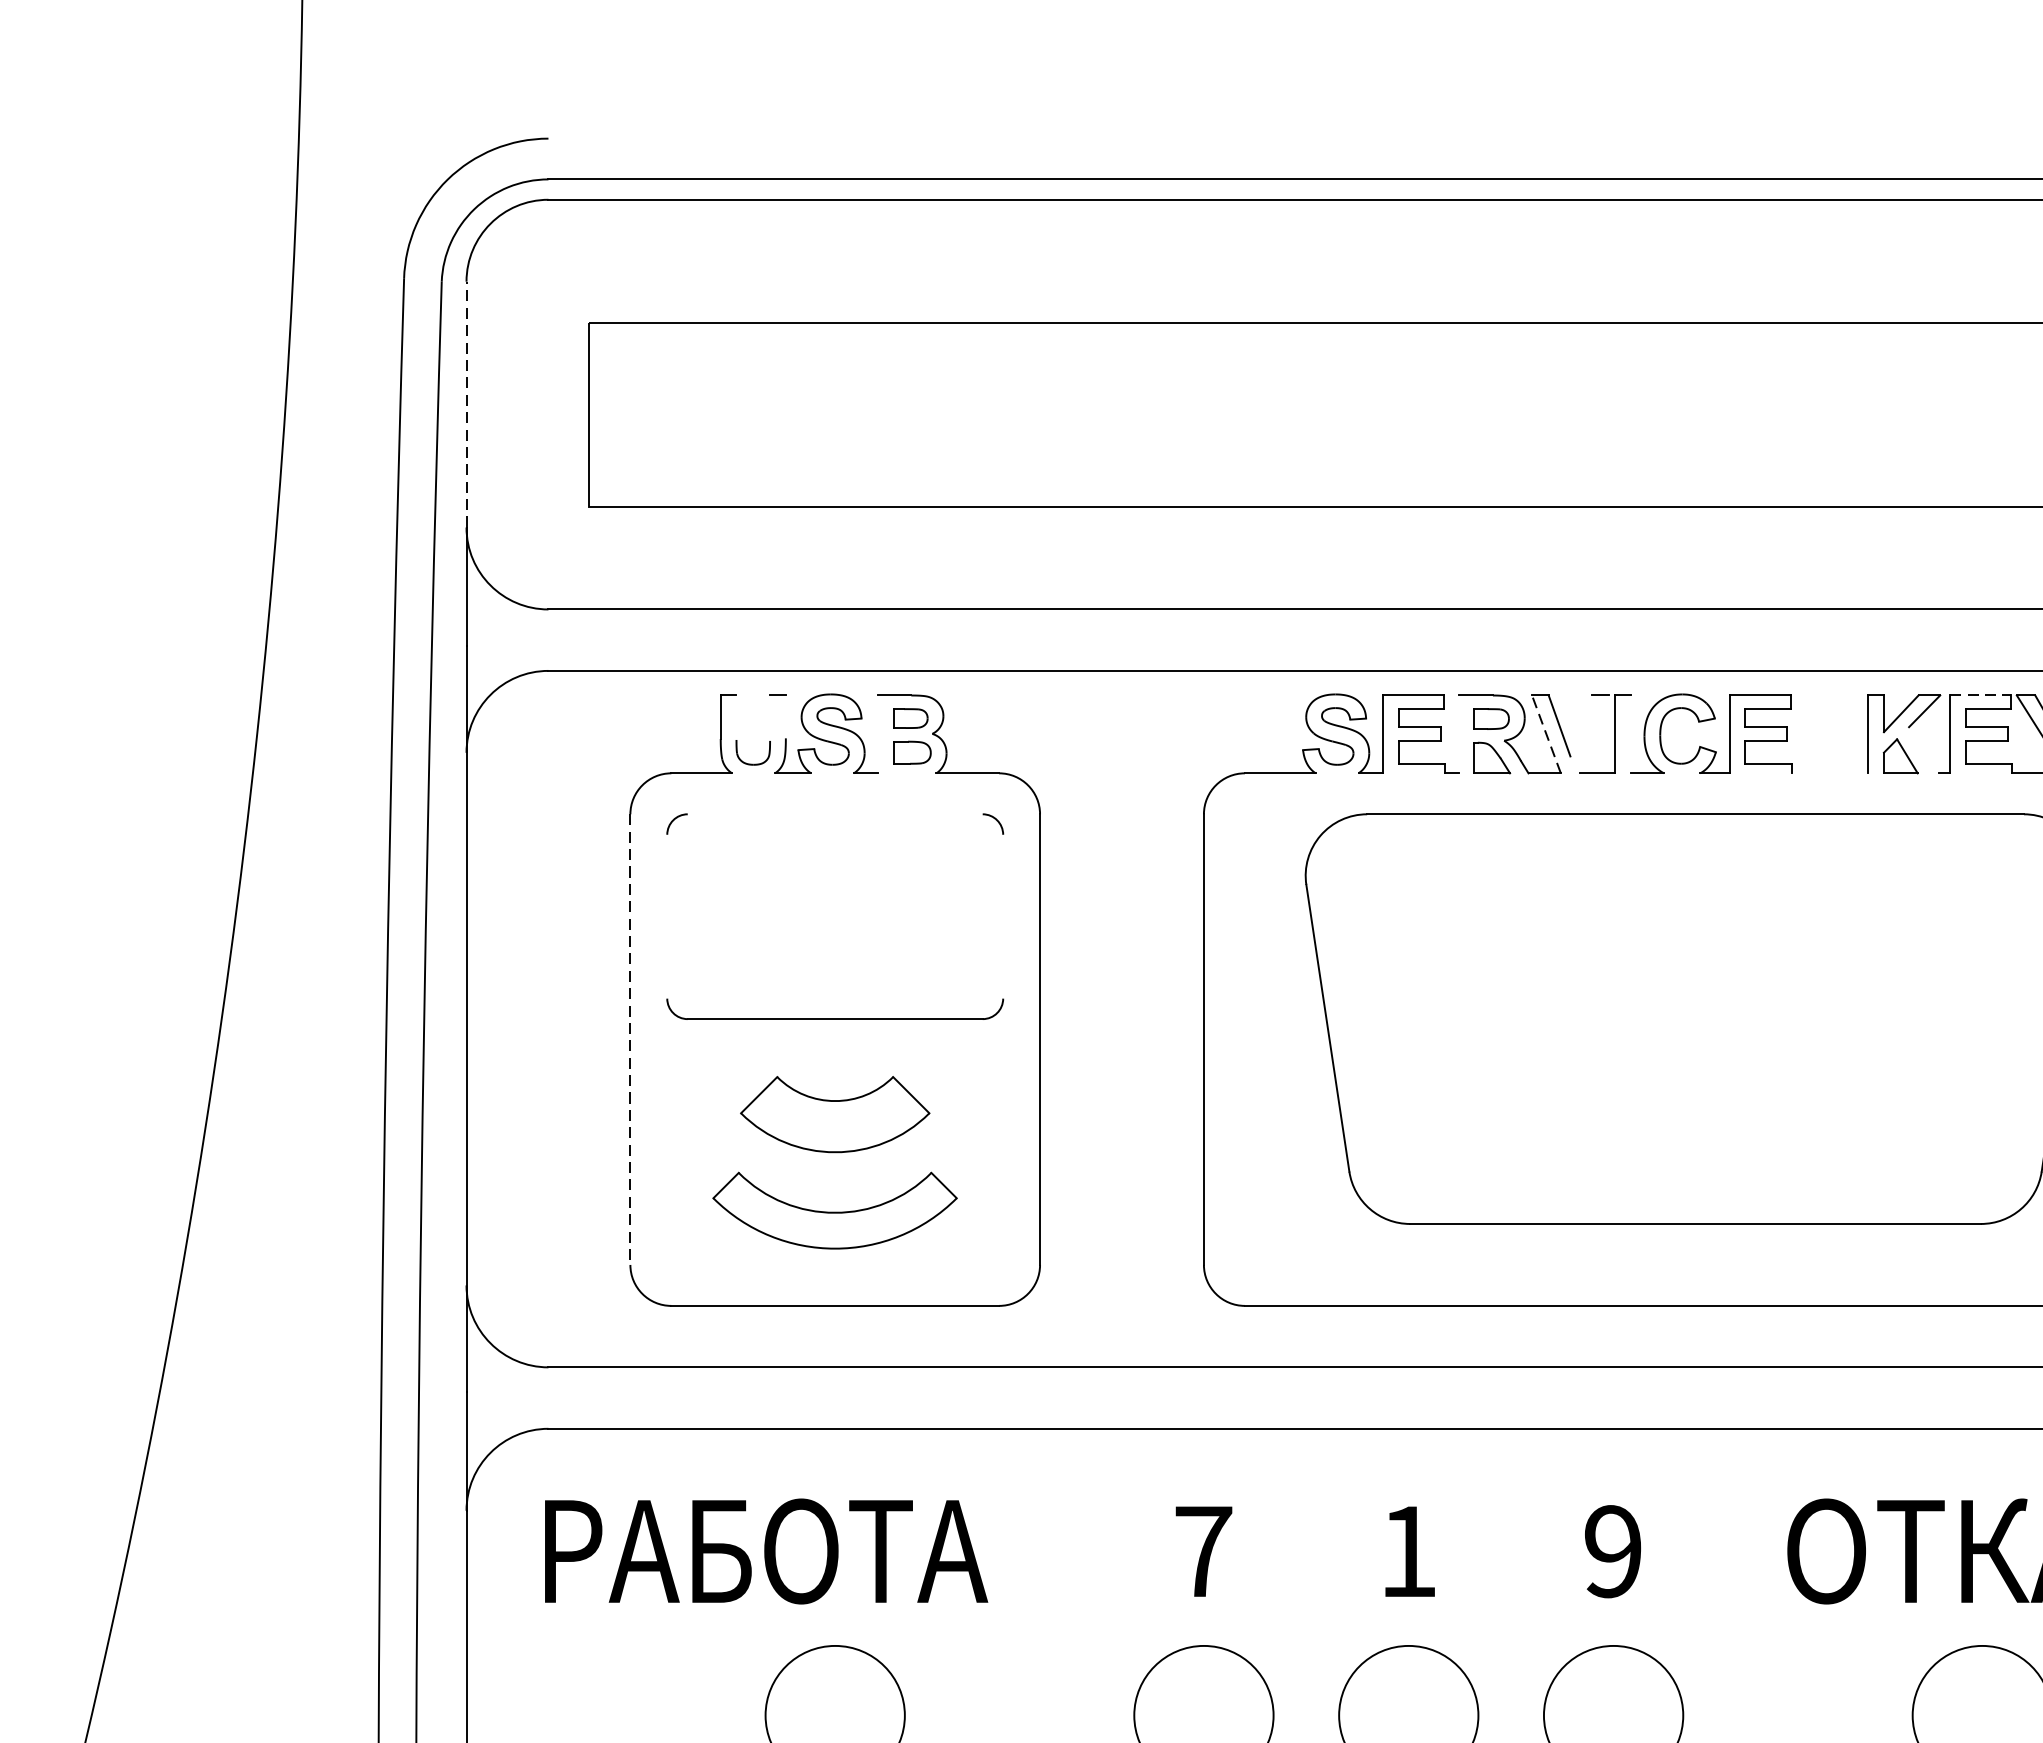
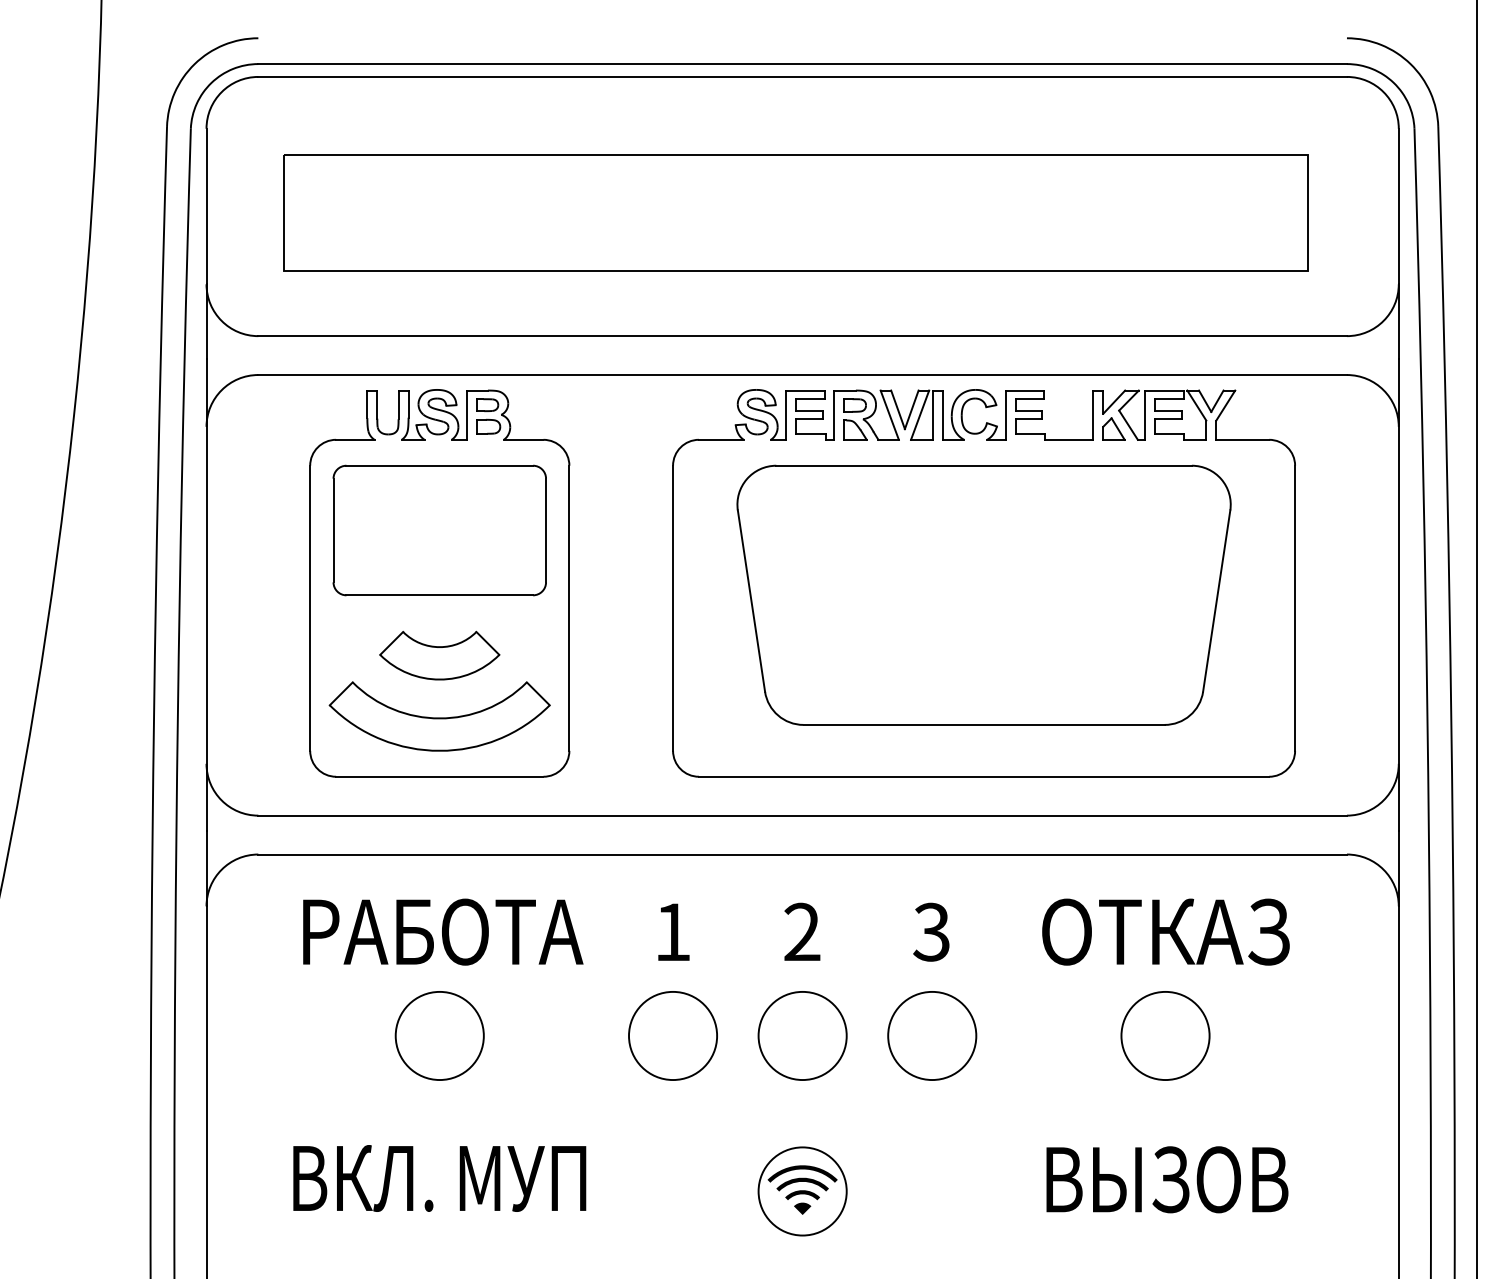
line: (466, 404) -> (206, 206), dashed -> solid
line: (1980, 695) -> (1164, 390), dashed -> solid
line: (785, 715) -> (408, 403), added
line: (736, 717) -> (377, 404), added
line: (769, 717) -> (398, 404), added
line: (1580, 725) -> (911, 409), added
line: (879, 733) -> (467, 414), added
line: (1459, 733) -> (834, 414), added
line: (1546, 733) -> (889, 414), dashed -> solid
line: (1595, 733) -> (920, 414), added
line: (1631, 733) -> (943, 414), added
line: (1923, 749) -> (1128, 424), added
line: (1828, 772) -> (1068, 439), added
line: (834, 813) -> (439, 465), added
line: (667, 916) -> (333, 530), added
line: (1003, 916) -> (546, 530), added
line: (630, 1039) -> (310, 608), dashed -> solid
part: (834, 1210) -> (439, 716), size x1.43
text: (766, 1550) -> (443, 931), moved
text: (1203, 1550) -> (672, 931), 7 -> 1
text: (1408, 1550) -> (802, 931), 1 -> 2
text: (1612, 1552) -> (931, 932), 9 -> 3

